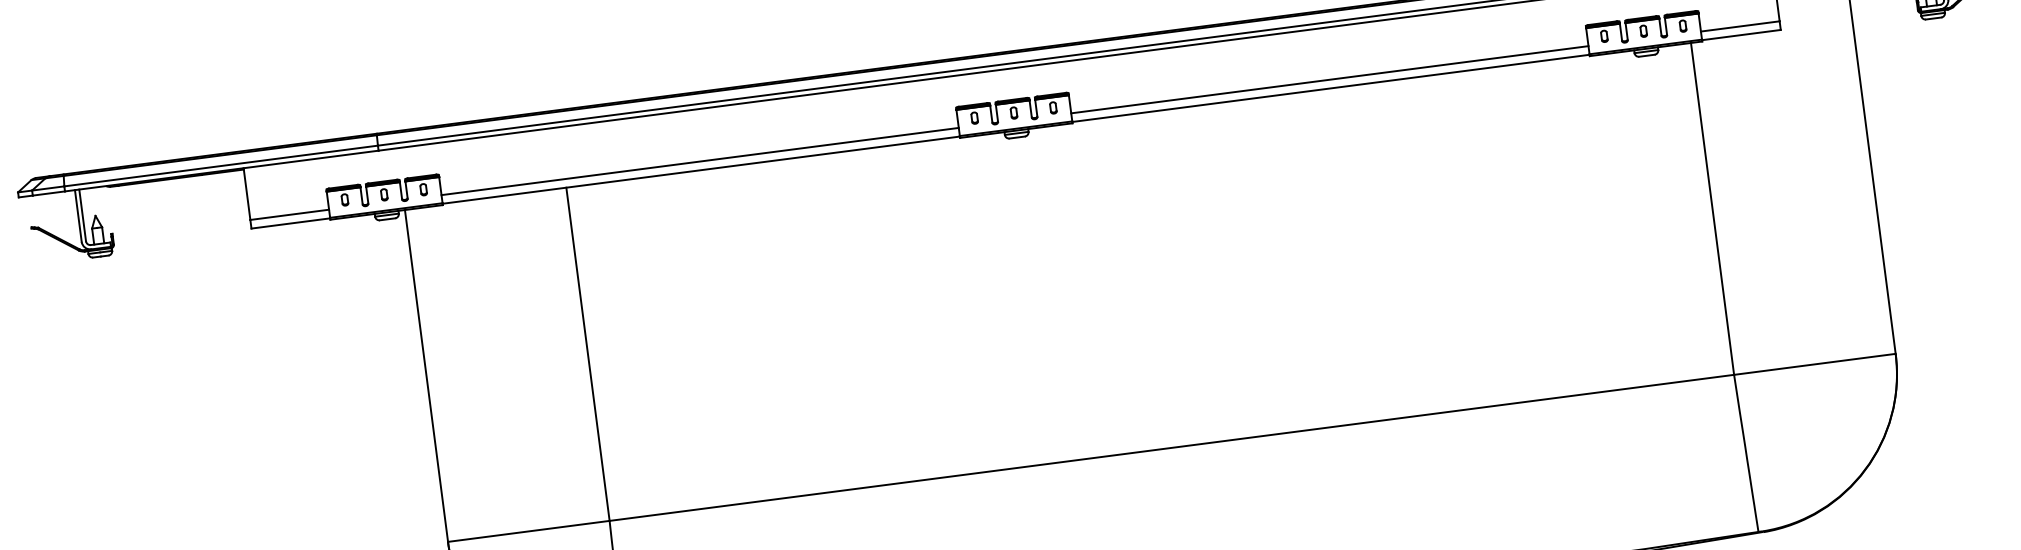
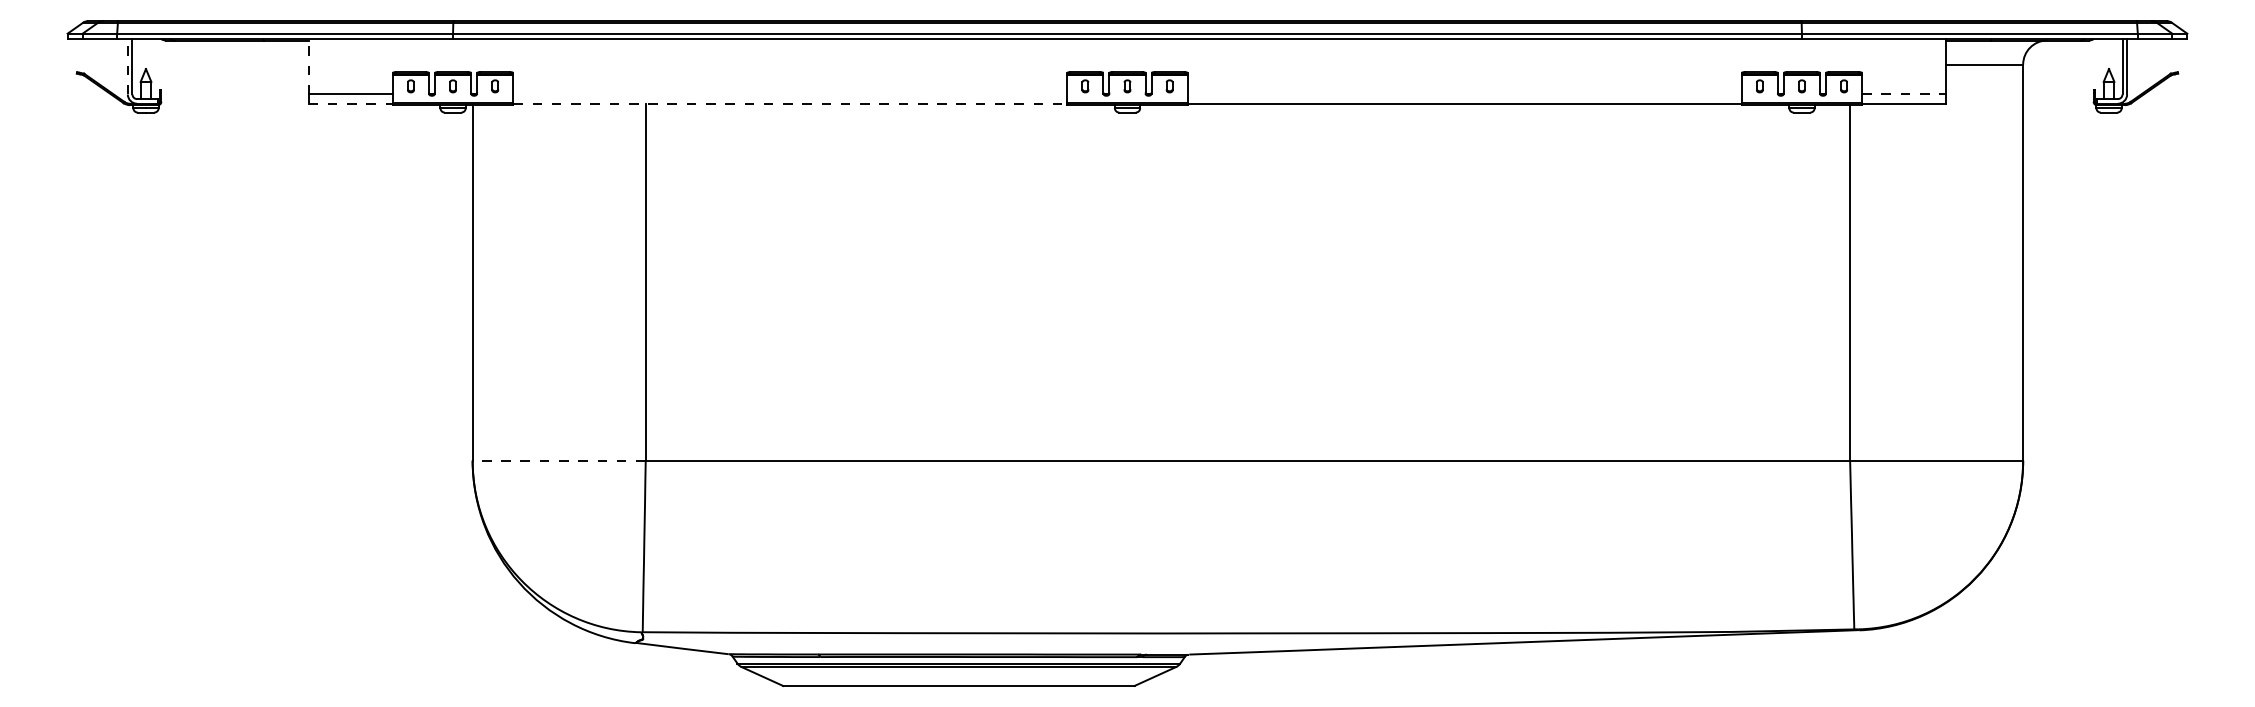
line: (1740, 26) -> (1904, 94), solid -> dashed
line: (1329, 79) -> (1464, 94), removed
line: (700, 161) -> (790, 94), removed
line: (701, 169) -> (790, 103), solid -> dashed
line: (246, 193) -> (308, 66), solid -> dashed
line: (77, 215) -> (127, 66), solid -> dashed
line: (291, 223) -> (351, 103), solid -> dashed
line: (529, 531) -> (559, 460), solid -> dashed

